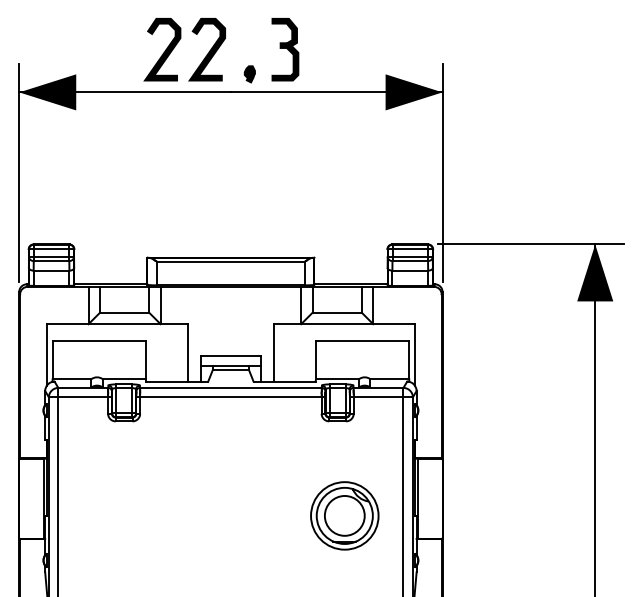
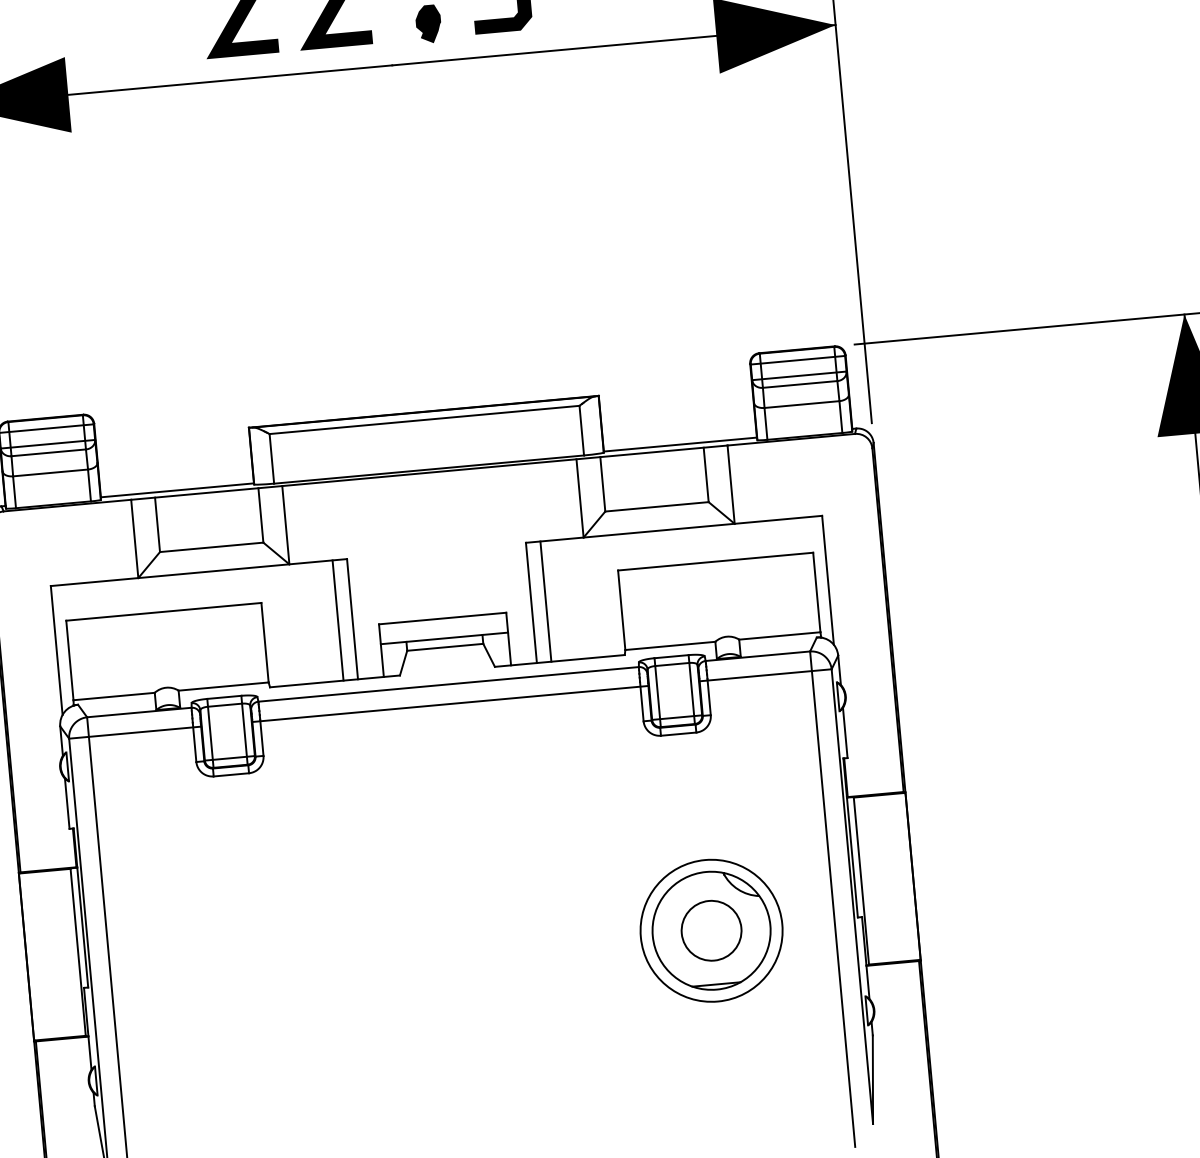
line: (181, 352) -> (338, 619), added
line: (280, 352) -> (545, 600), added
circle: (344, 515) -> (710, 929), size x0.71

